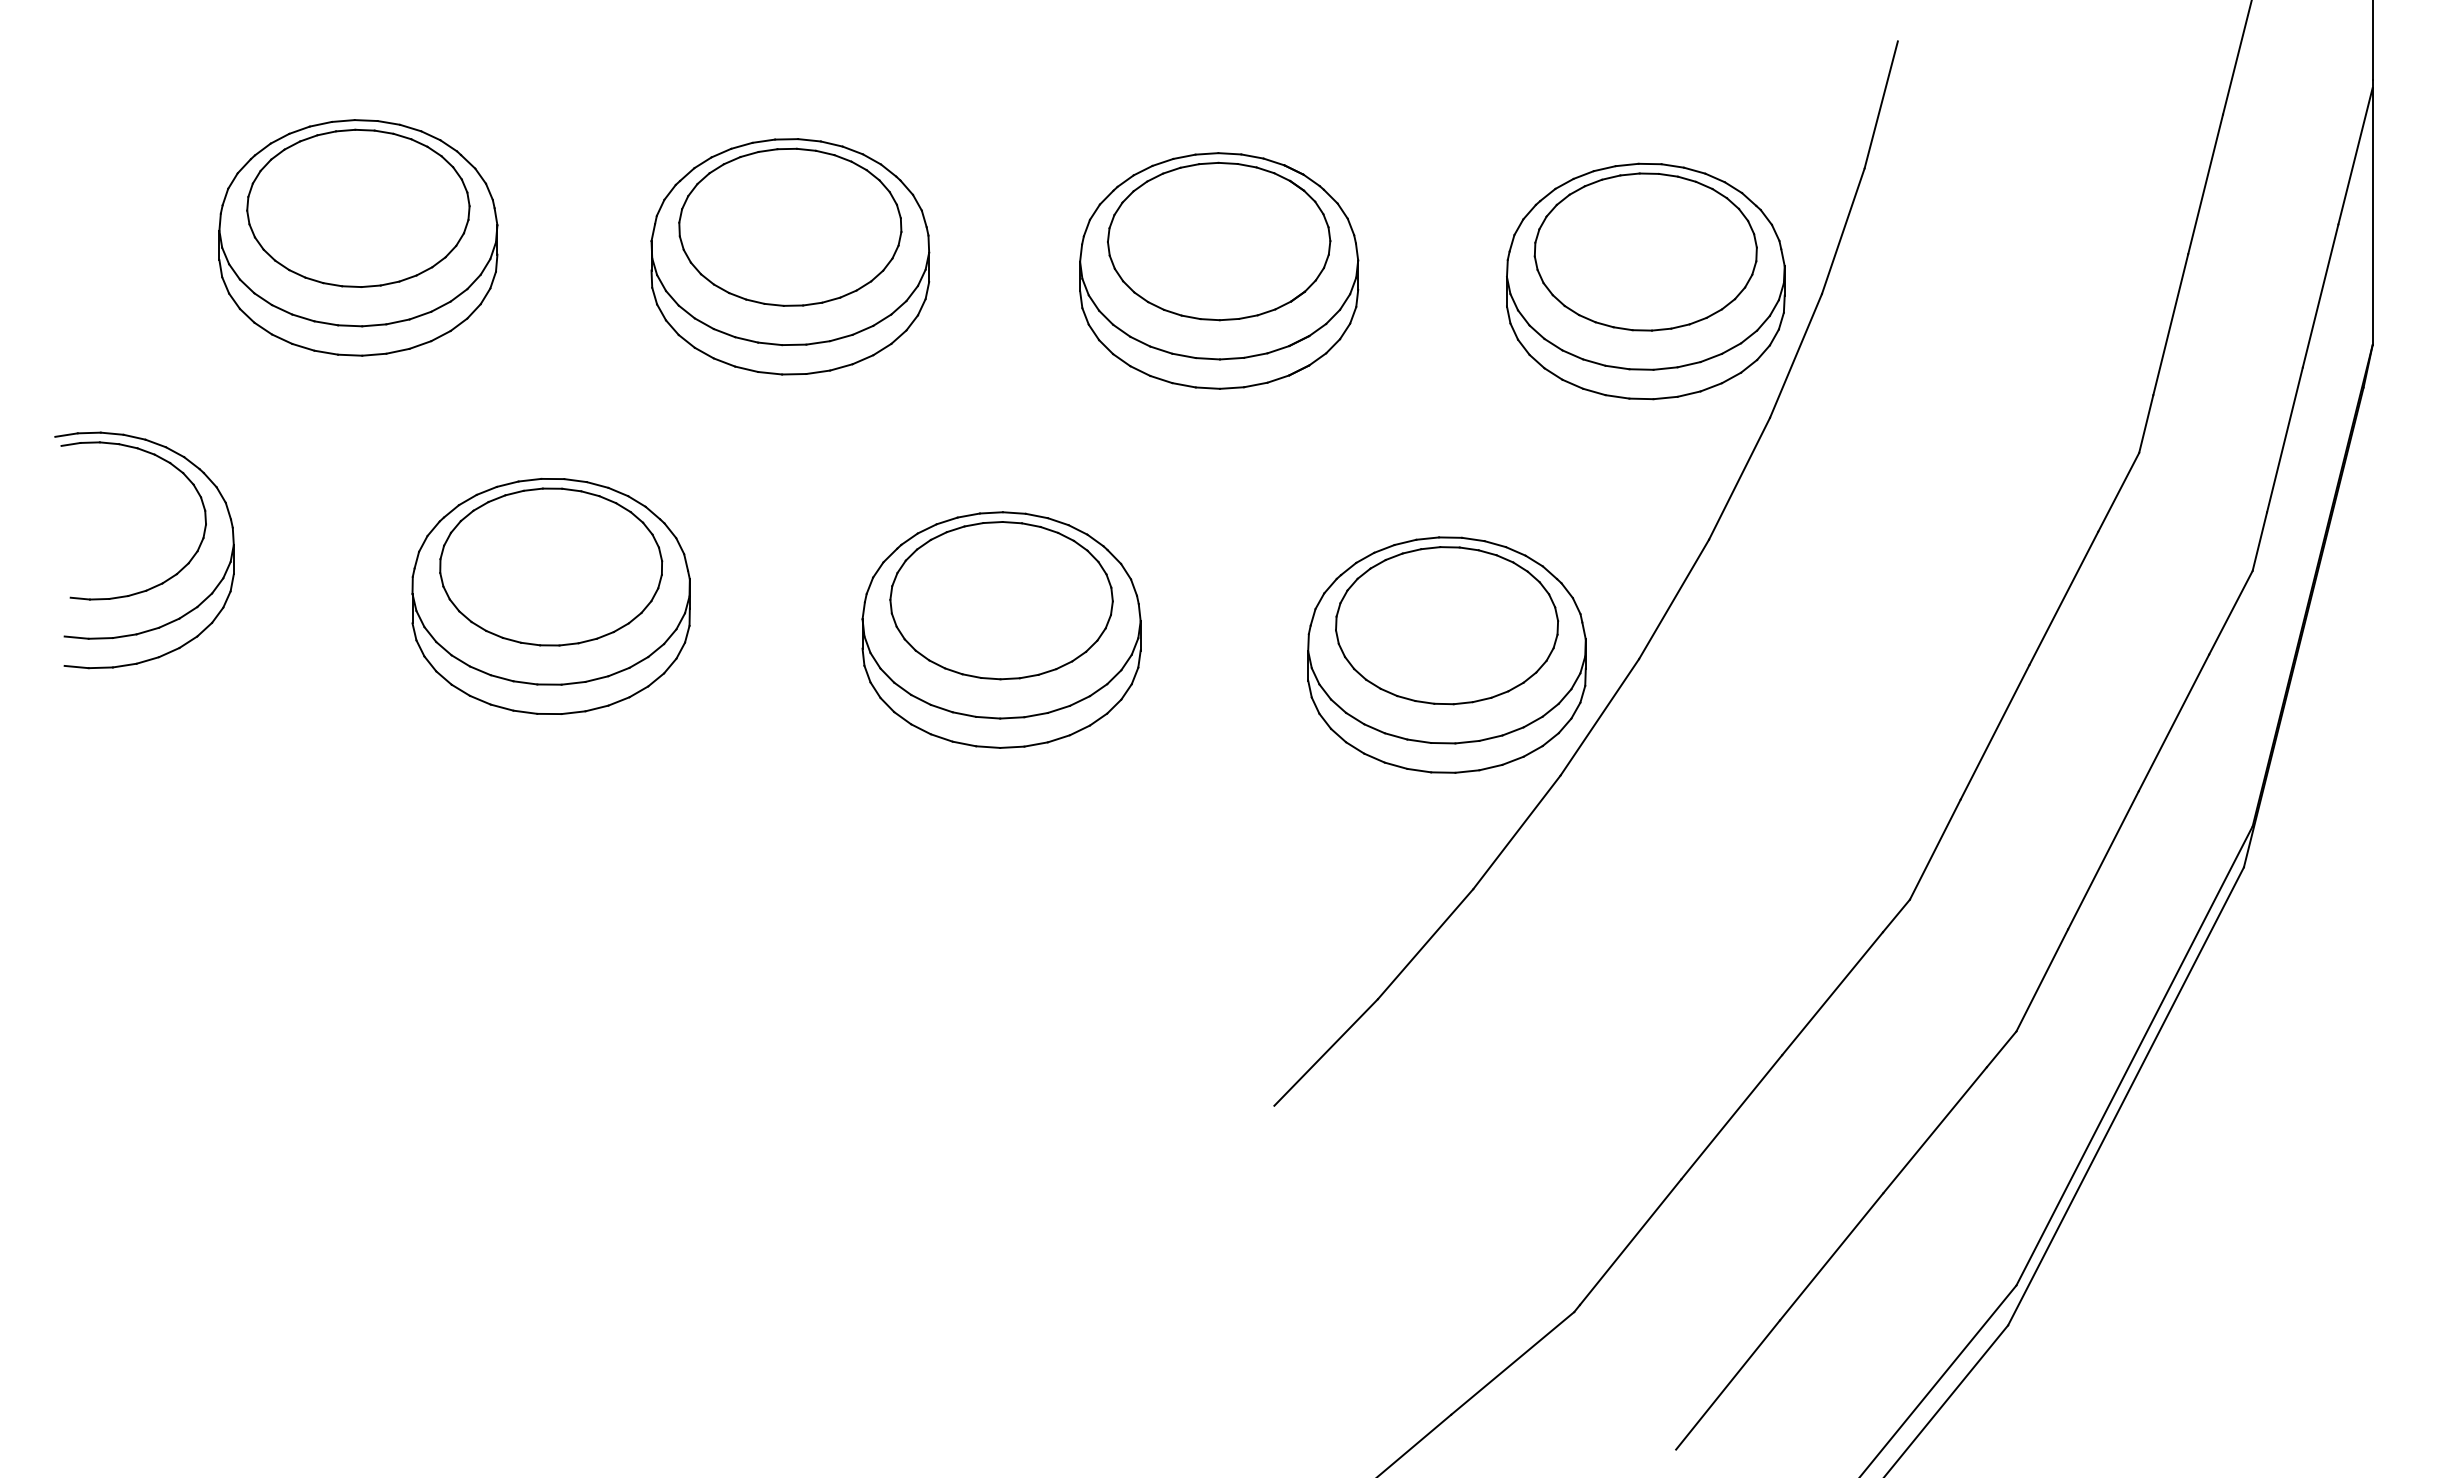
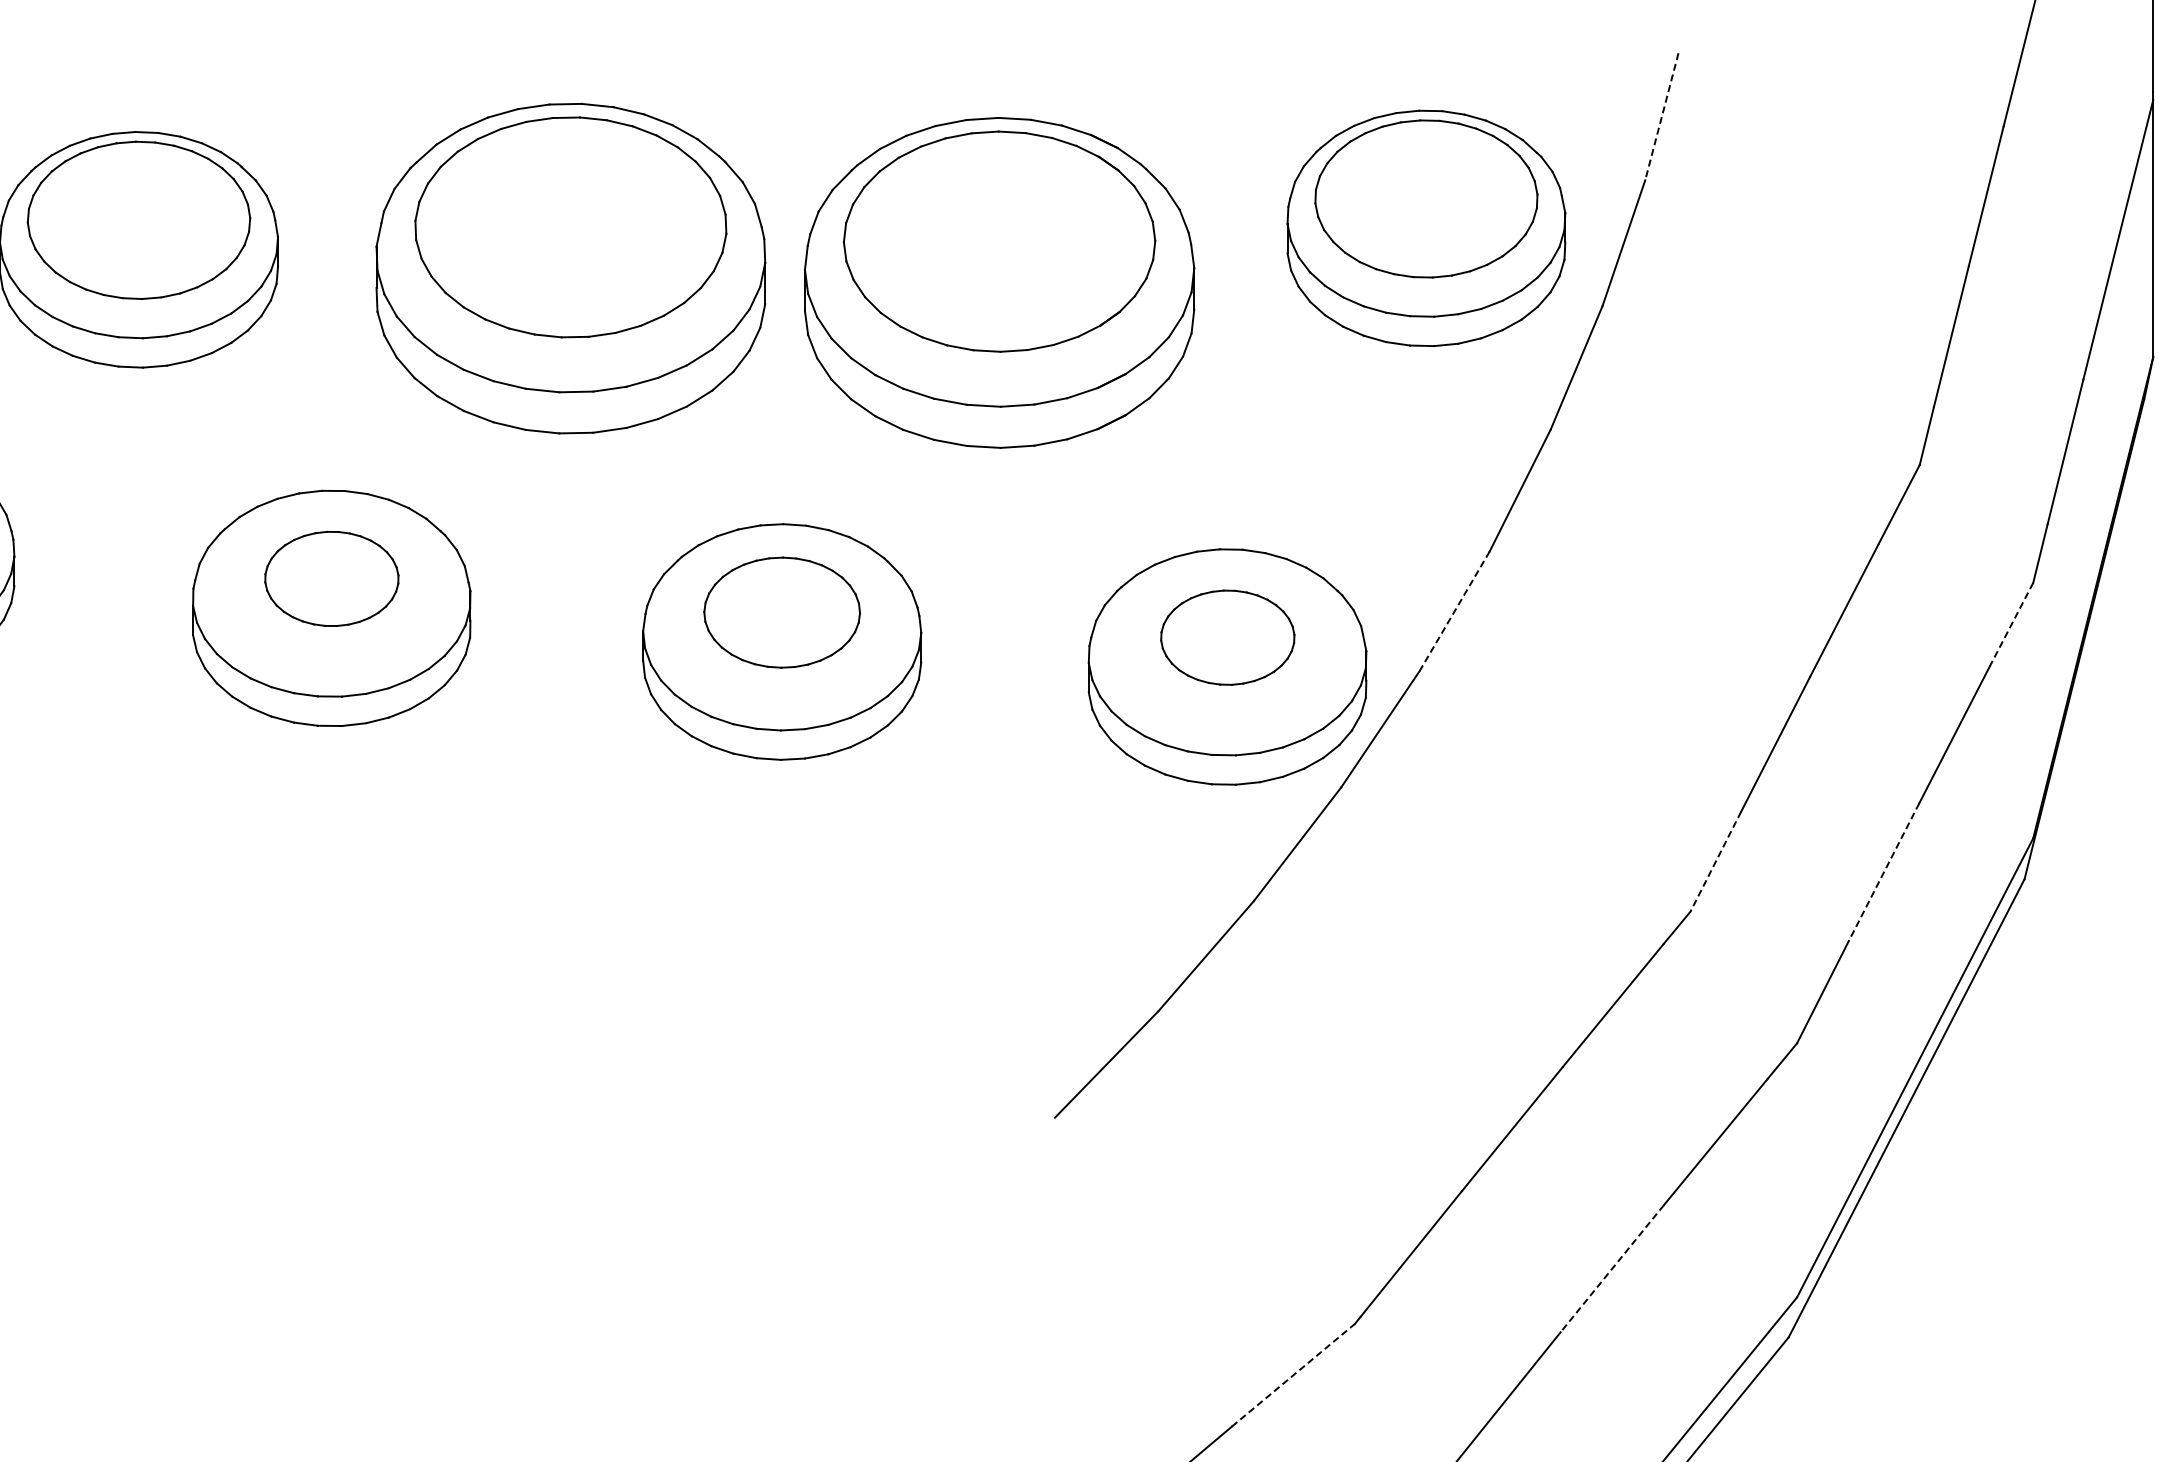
line: (1881, 104) -> (1662, 116), solid -> dashed
part: (790, 256) -> (571, 268), size x1.4
part: (1219, 270) -> (1000, 282), size x1.4
part: (1645, 281) -> (1426, 228), moved
part: (551, 566) -> (332, 578), size x0.6
line: (1673, 599) -> (1454, 611), solid -> dashed
part: (1001, 600) -> (782, 612), size x0.7
line: (2230, 613) -> (2011, 625), solid -> dashed
part: (1447, 625) -> (1228, 637), size x0.6
line: (1935, 850) -> (1716, 862), solid -> dashed
line: (2103, 860) -> (1884, 872), solid -> dashed
line: (1831, 1256) -> (1612, 1268), solid -> dashed
line: (1513, 1363) -> (1294, 1375), solid -> dashed

